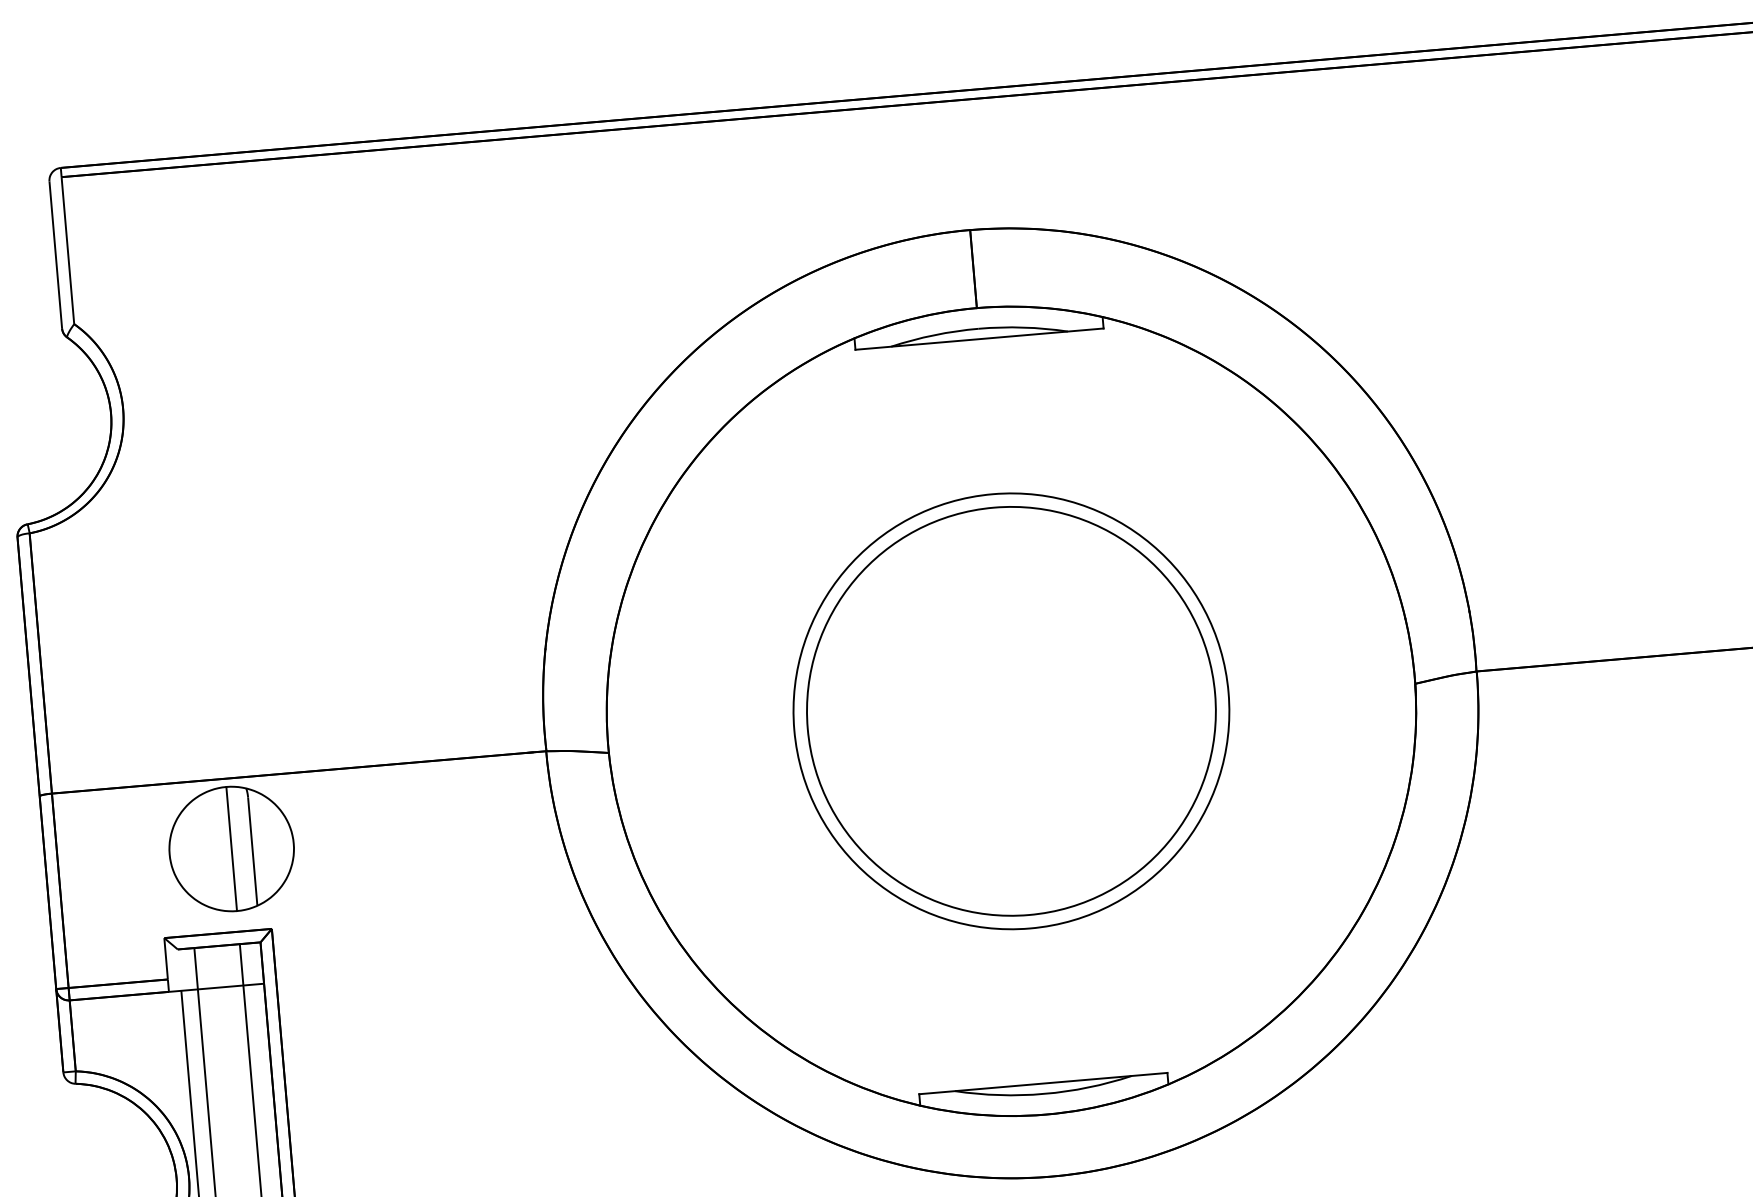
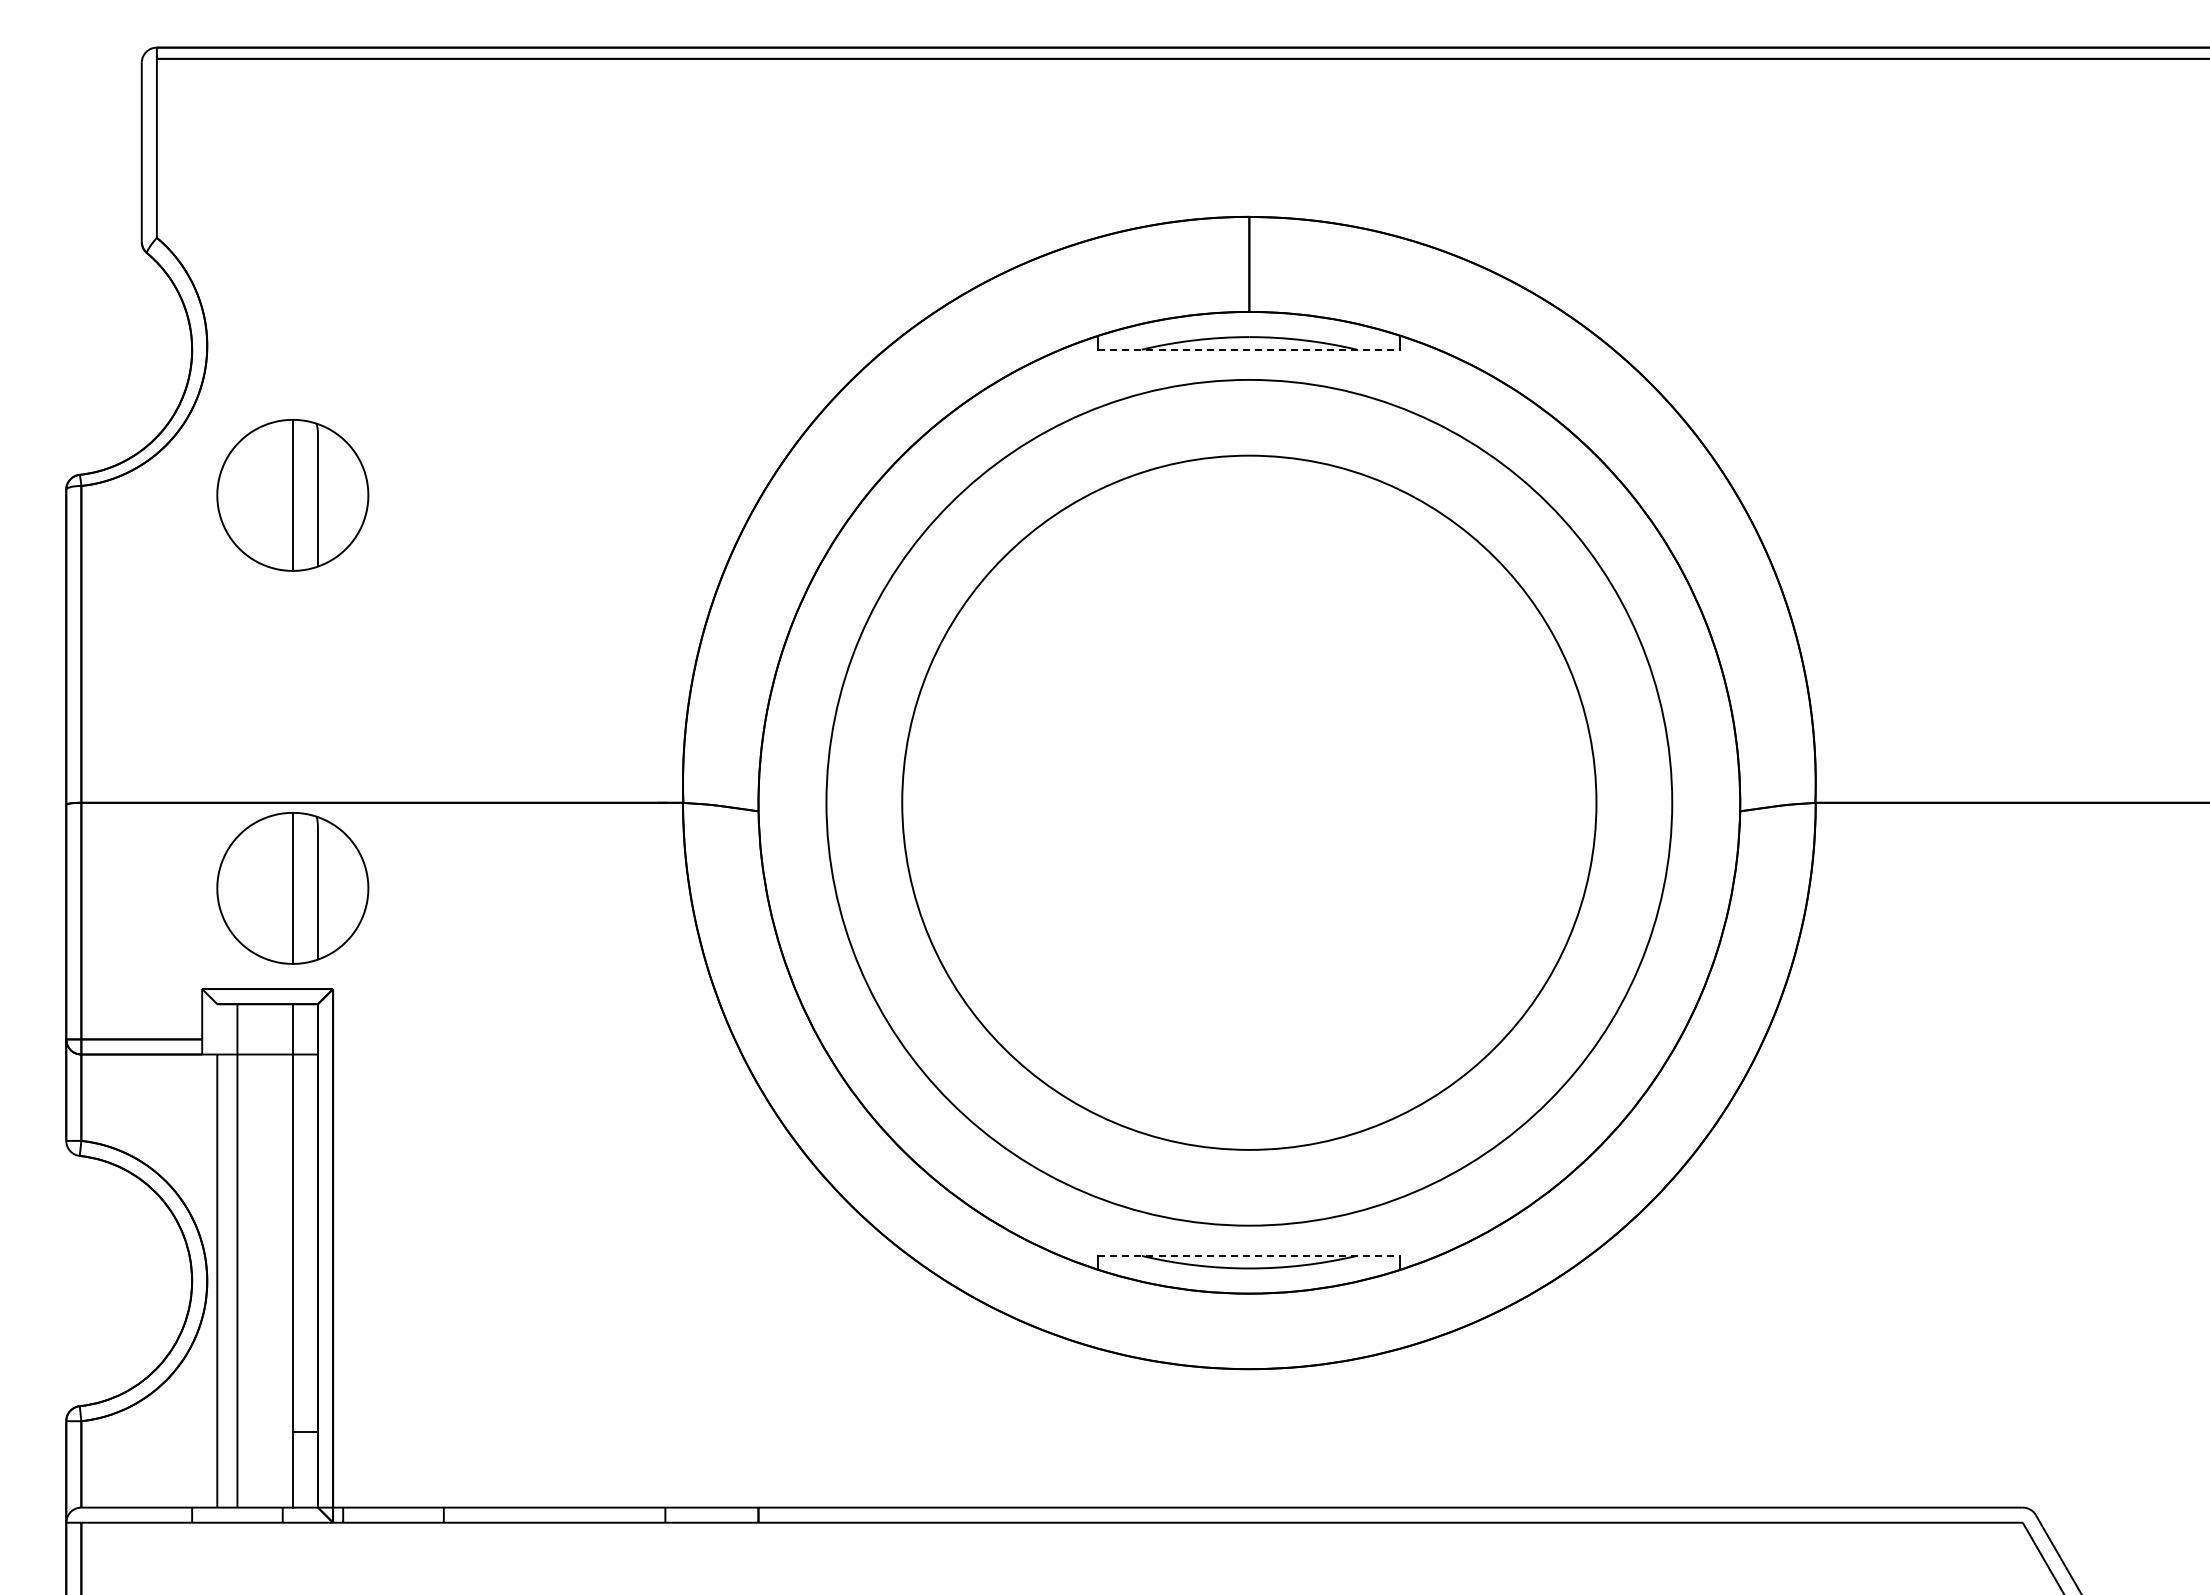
line: (979, 338) -> (1249, 349), solid -> dashed
part: (203, 526) -> (292, 495), added
circle: (1011, 711) -> (1249, 802), size x1.4
circle: (1011, 711) -> (1249, 802), size x1.6
line: (1043, 1083) -> (1249, 1255), solid -> dashed

